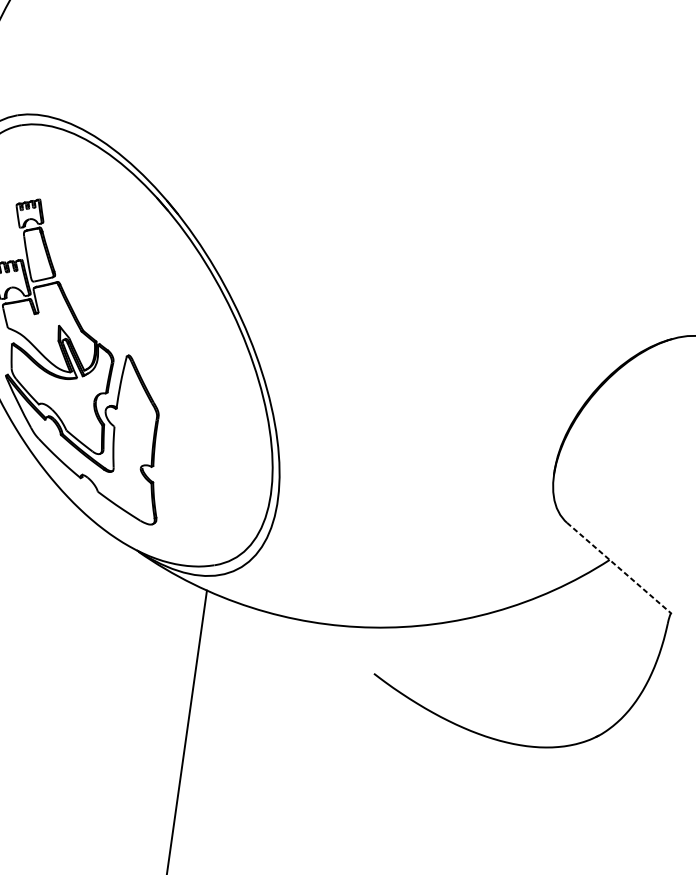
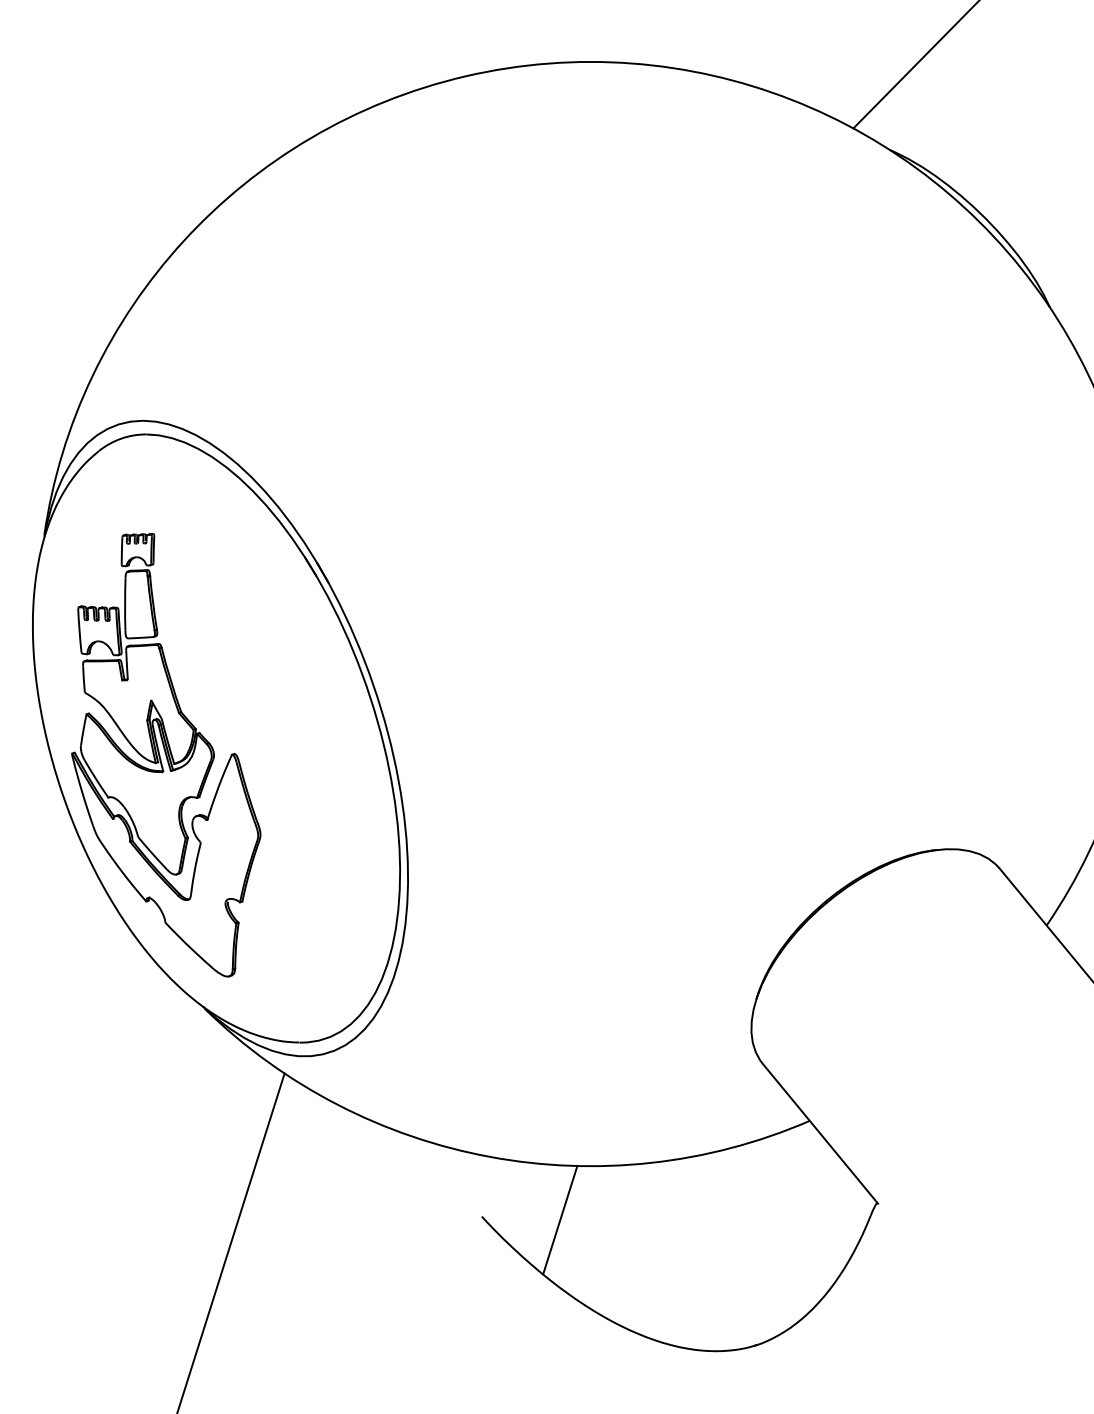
line: (619, 568) -> (820, 1133), dashed -> solid
line: (433, 666) -> (560, 1220), added

